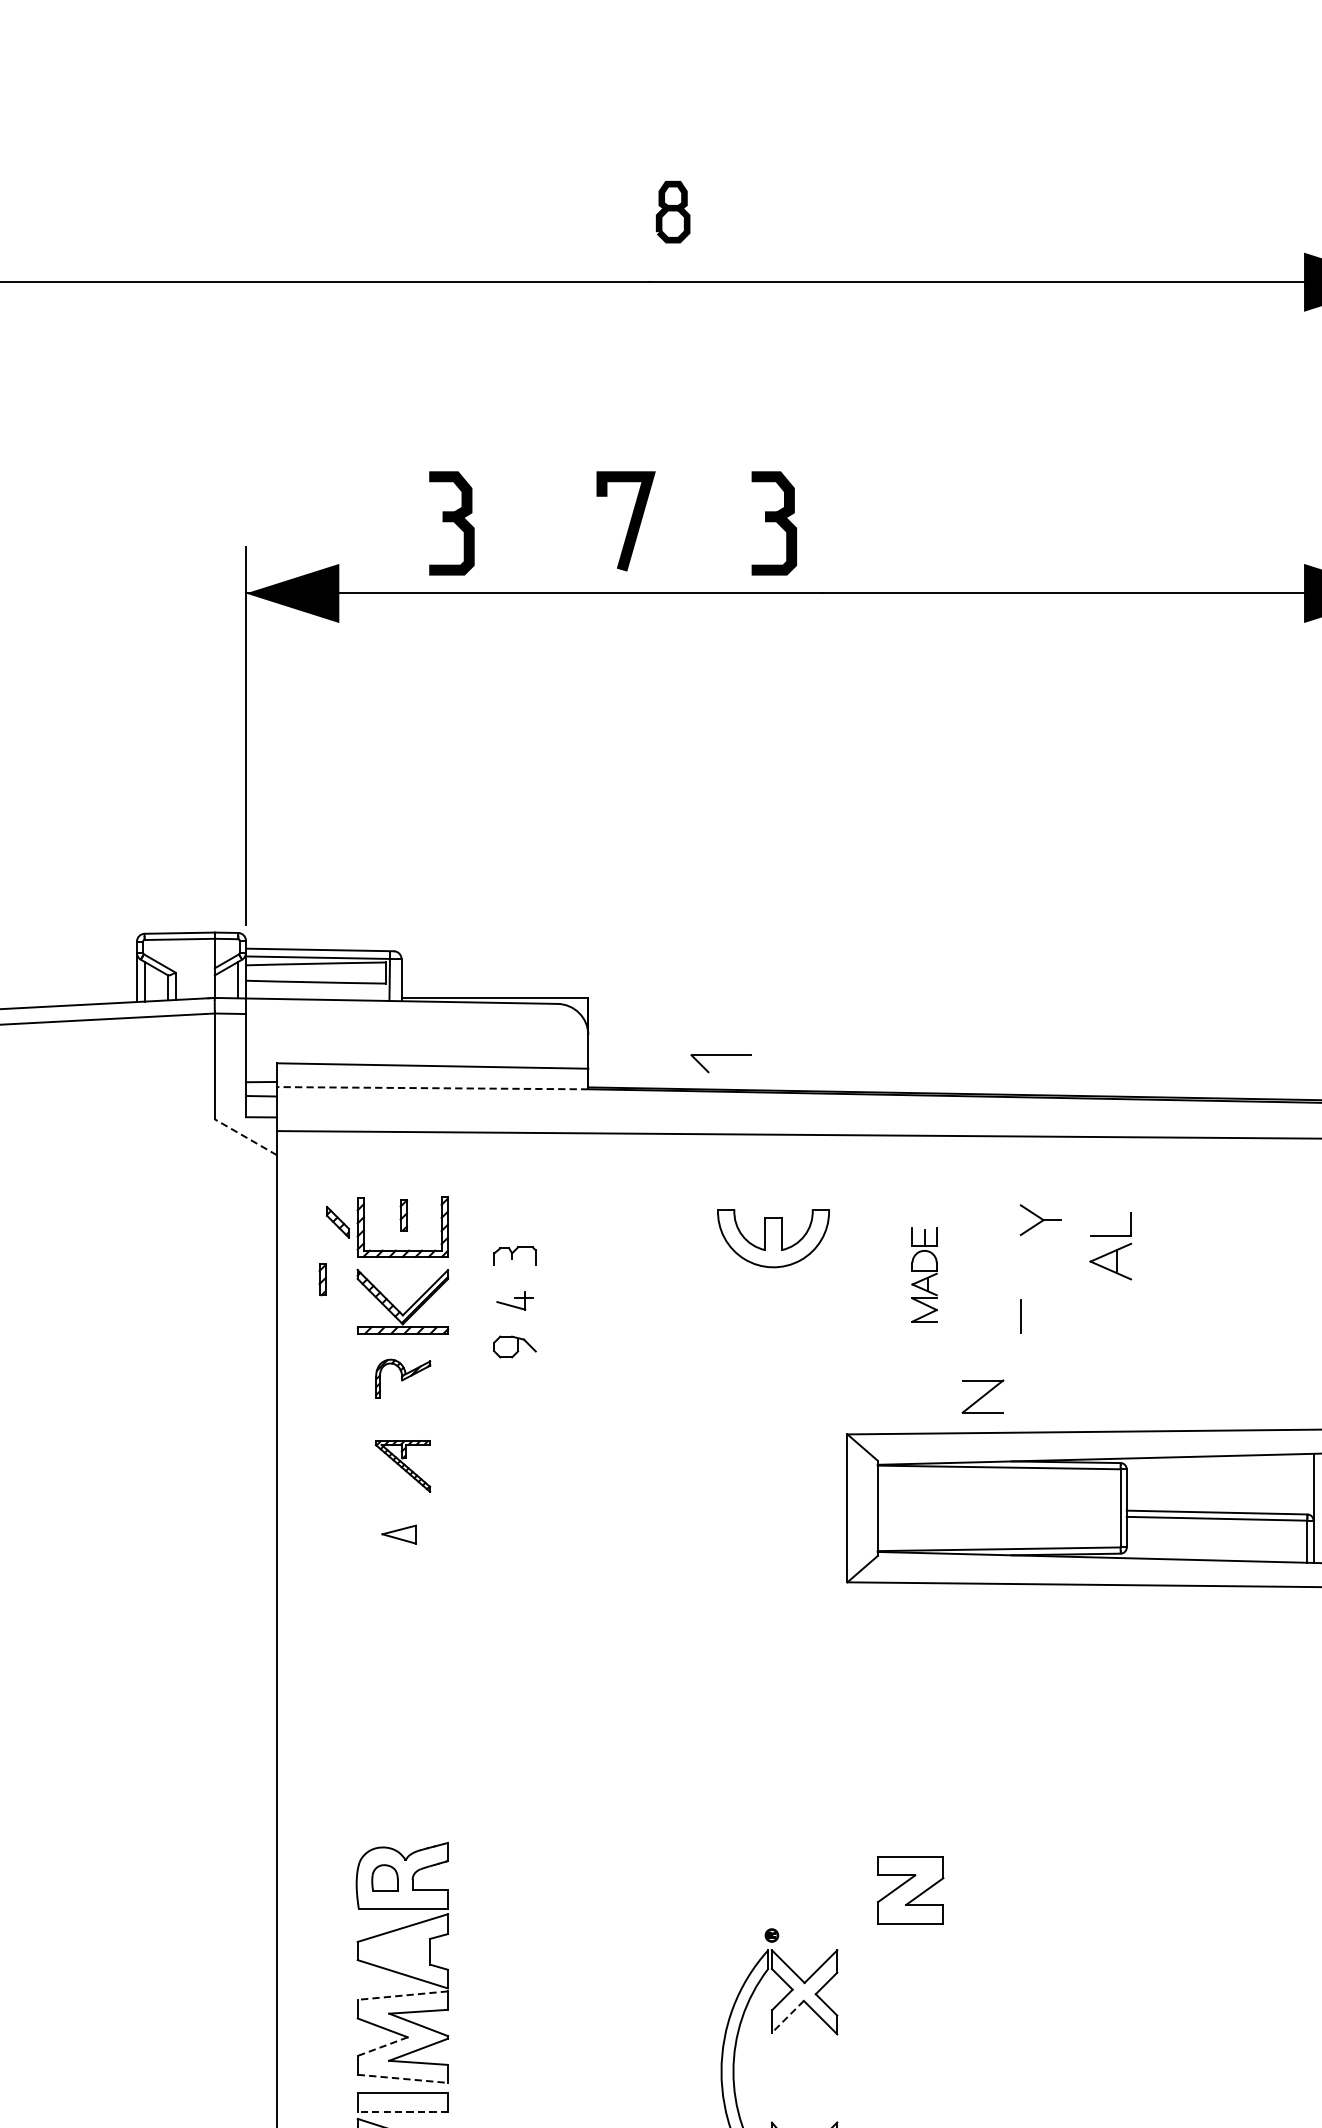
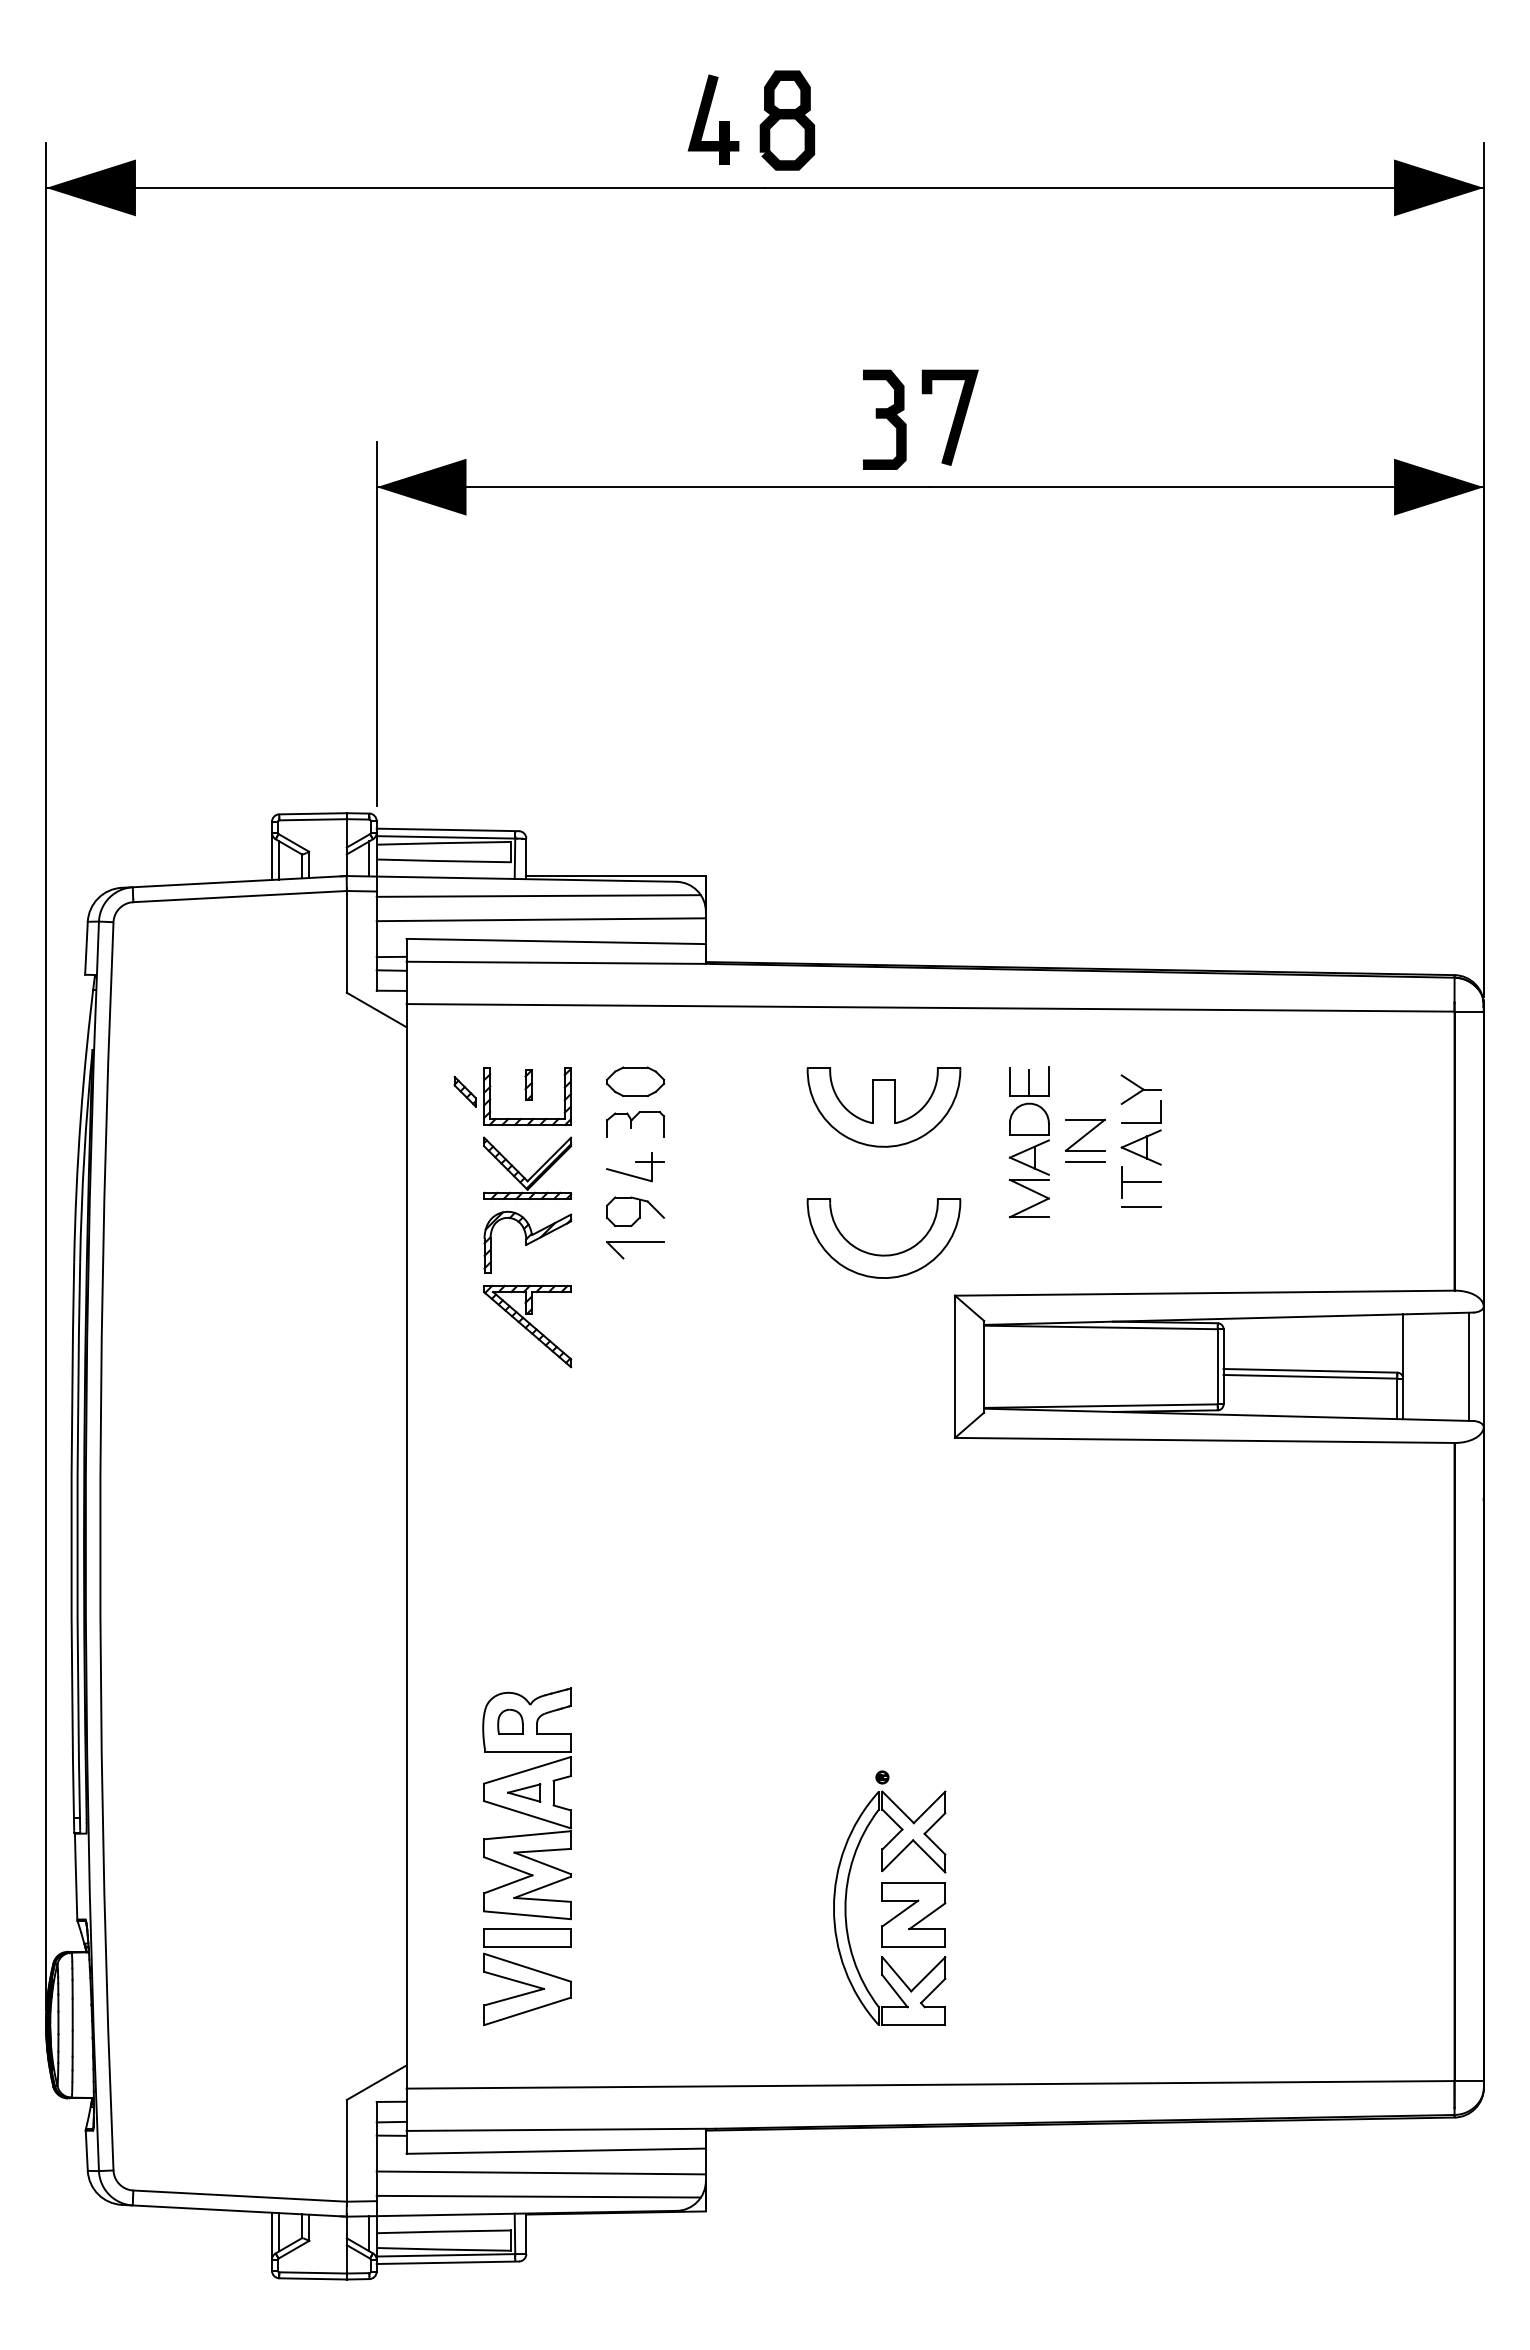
part: (596, 211) -> (713, 119), added
part: (673, 212) -> (787, 120), size x1.67
part: (451, 523) -> (574, 419), removed
line: (629, 523) -> (953, 419), moved
line: (414, 1018) -> (538, 895), added
line: (416, 1043) -> (540, 919), added
part: (721, 1055) -> (635, 1242), moved
line: (432, 1087) -> (556, 962), dashed -> solid
line: (245, 1137) -> (376, 1010), dashed -> solid
part: (515, 1211) -> (635, 1081), added
part: (773, 1238) -> (883, 1107), size x1.43
part: (1110, 1245) -> (1140, 1132), moved
part: (515, 1256) -> (635, 1124), size x1.43
part: (923, 1275) -> (1028, 1142), size x1.67
part: (322, 1279) -> (450, 1146), removed
line: (982, 1295) -> (1084, 1162), added
part: (515, 1301) -> (635, 1167), size x1.67
line: (1040, 1316) -> (1140, 1182), added
line: (1040, 1341) -> (1140, 1206), added
part: (515, 1346) -> (635, 1211), size x1.43
part: (402, 1378) -> (527, 1241), size x1.67
part: (773, 1391) -> (883, 1254), added
part: (982, 1395) -> (1084, 1134), moved
part: (402, 1466) -> (527, 1326), size x1.67
part: (399, 1534) -> (524, 1792), moved
part: (910, 1889) -> (913, 1914), moved
line: (402, 1995) -> (527, 1835), dashed -> solid
line: (787, 2016) -> (897, 1855), dashed -> solid
line: (382, 2046) -> (508, 1884), dashed -> solid
line: (402, 2079) -> (527, 1915), dashed -> solid
line: (402, 2112) -> (527, 1947), dashed -> solid

